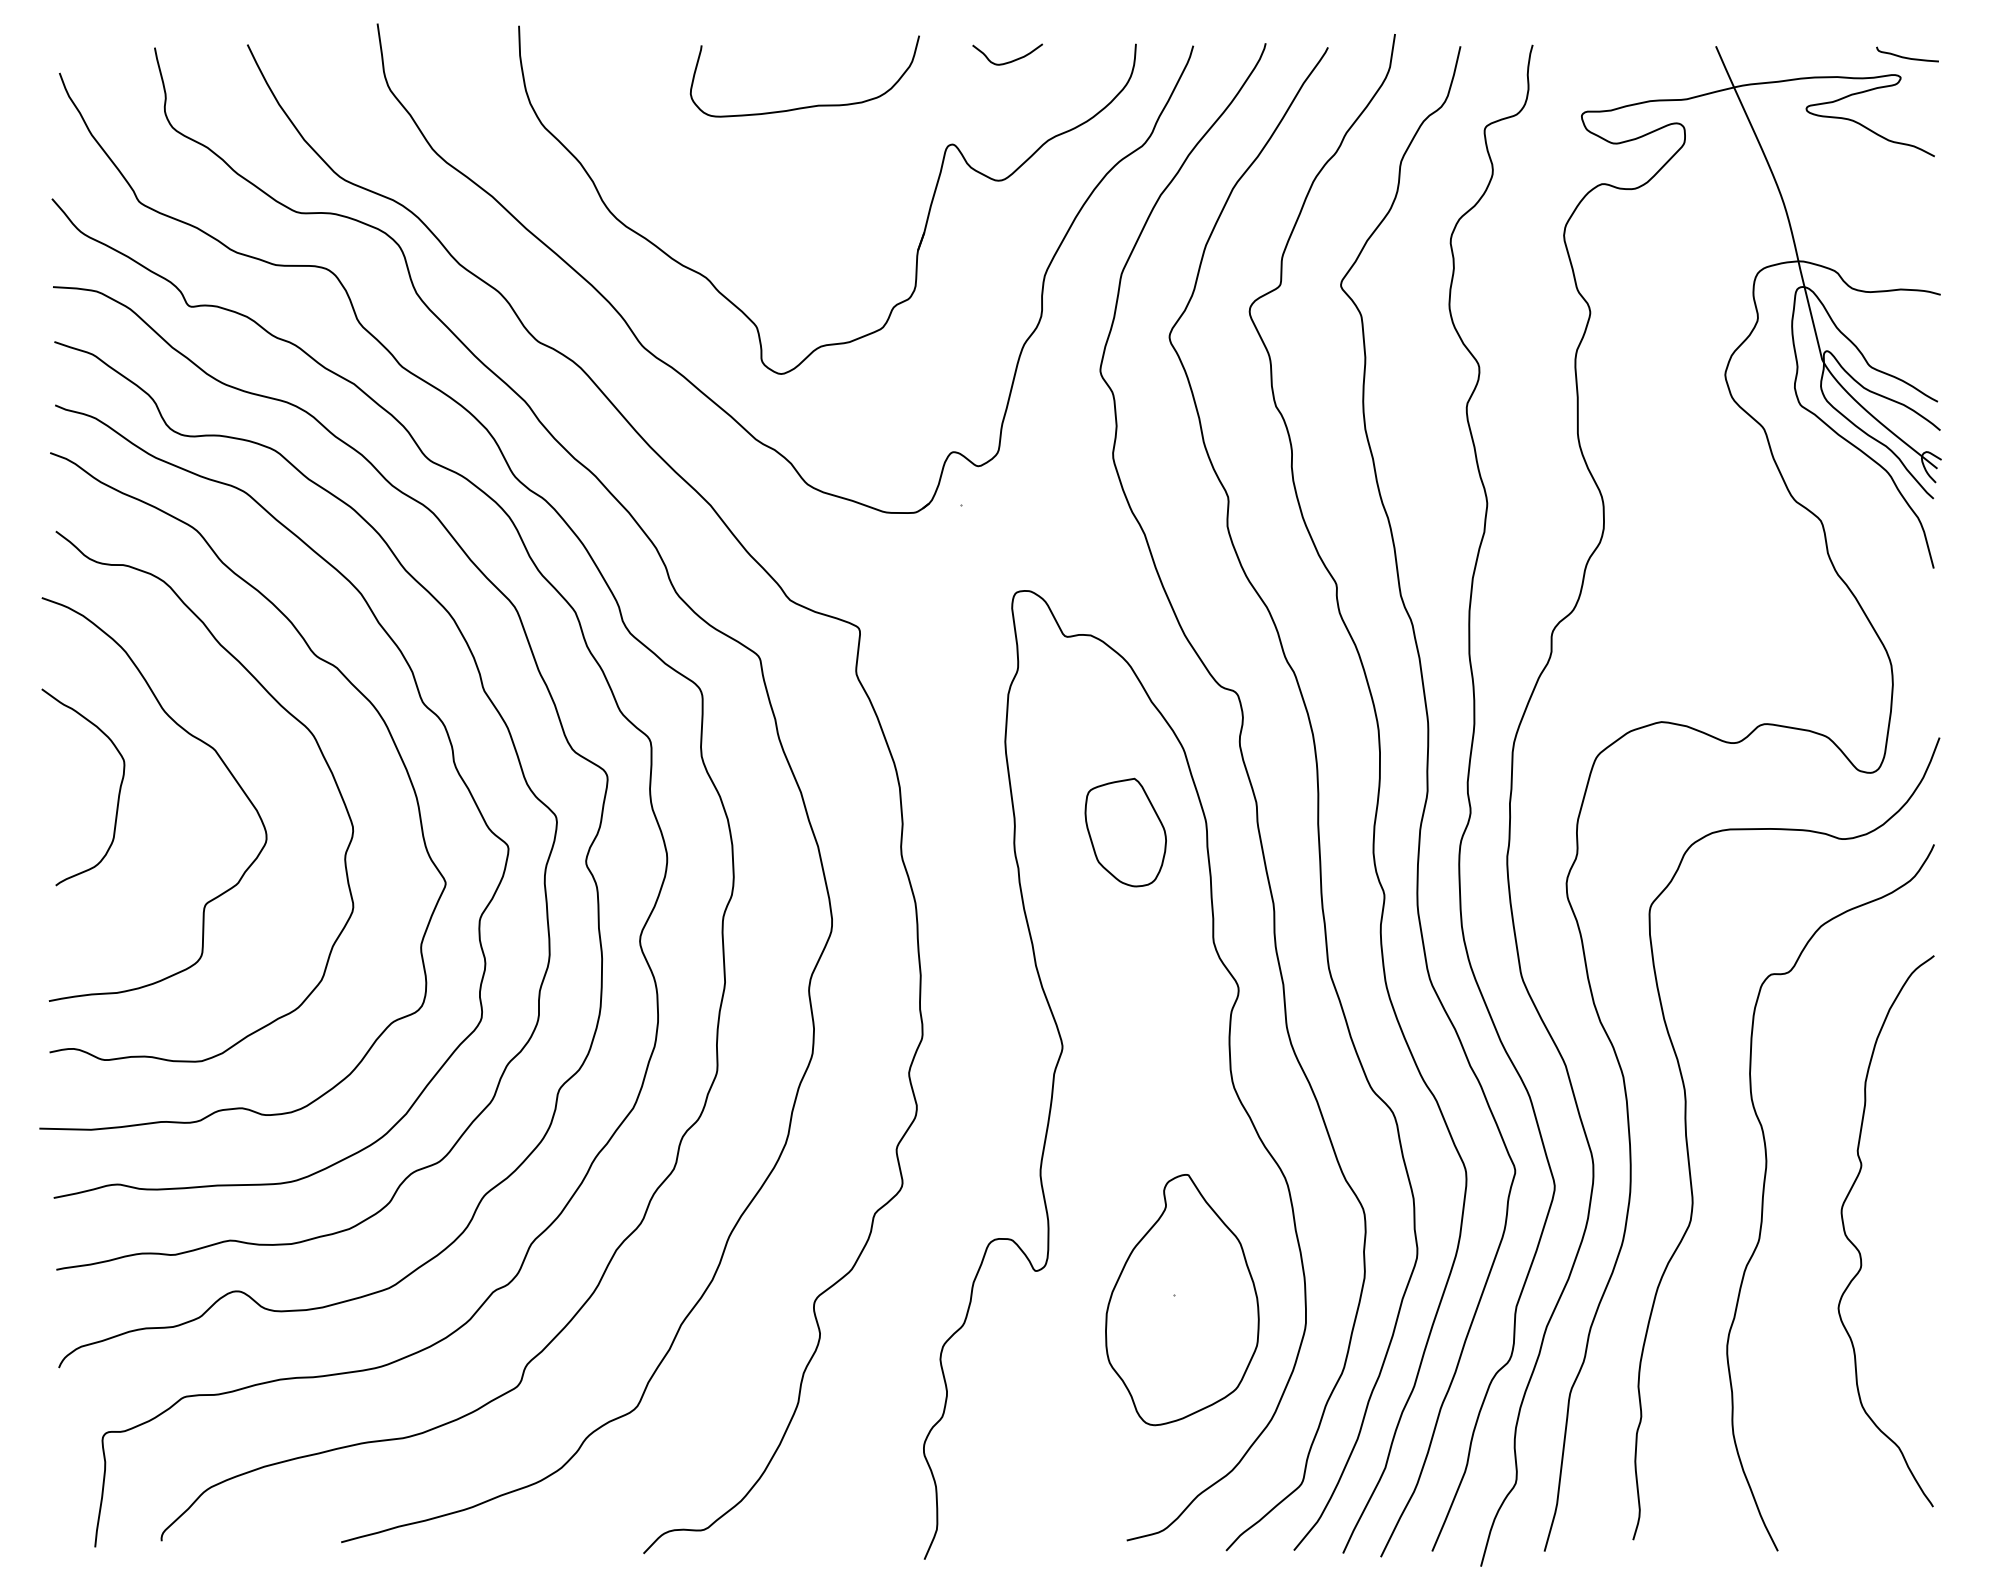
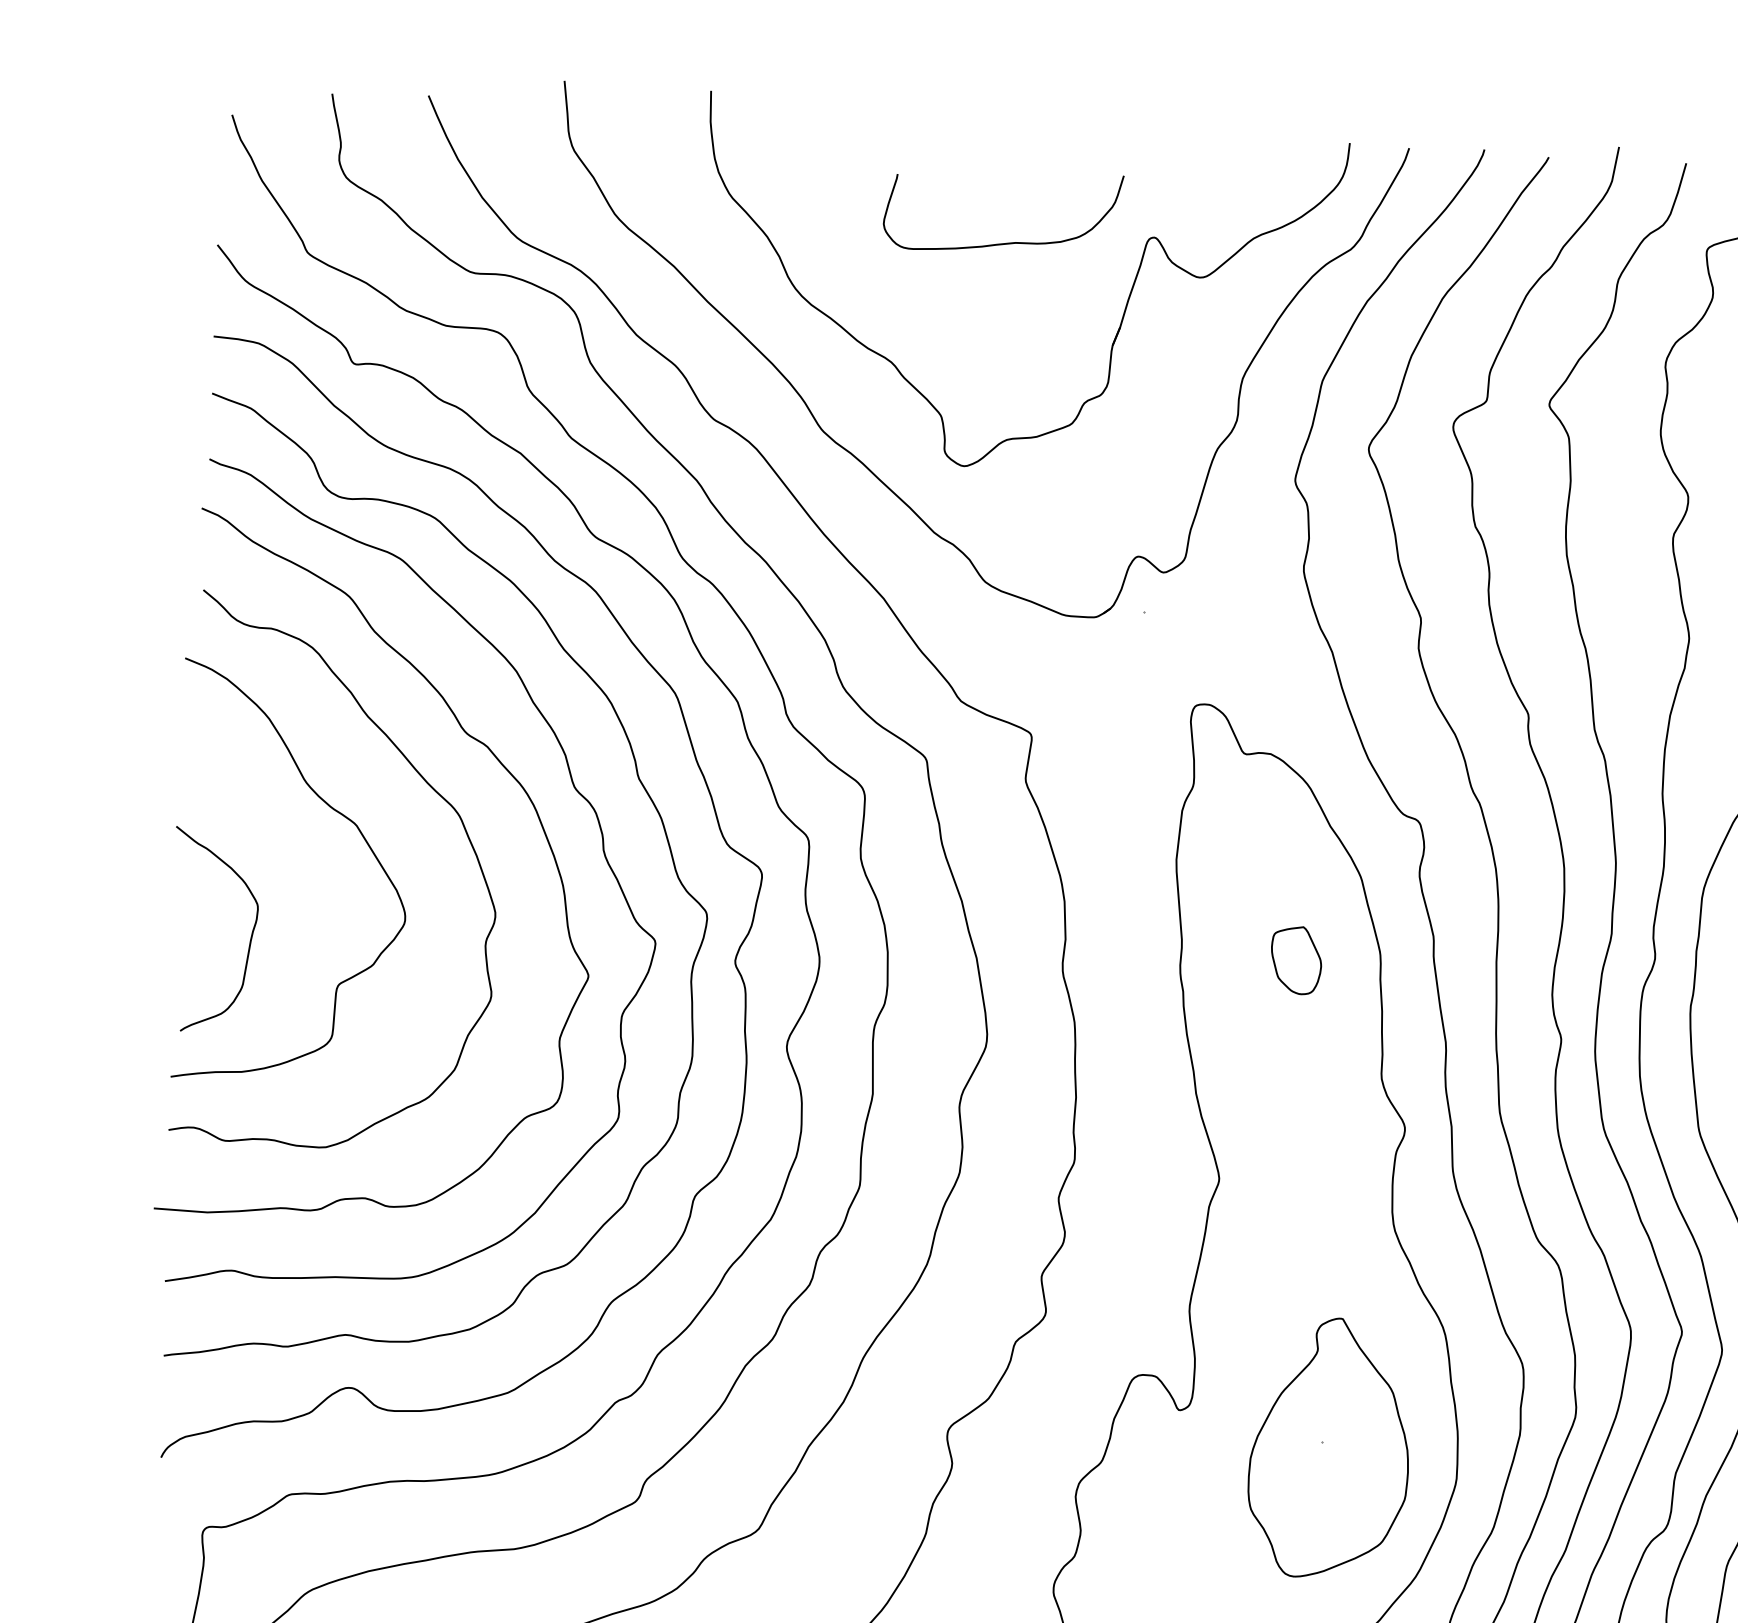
curve: (1008, 61) -> (1216, 154), removed
curve: (811, 105) -> (1008, 242), moved
curve: (118, 792) -> (250, 937), moved
part: (1125, 832) -> (1296, 960), size x0.6

